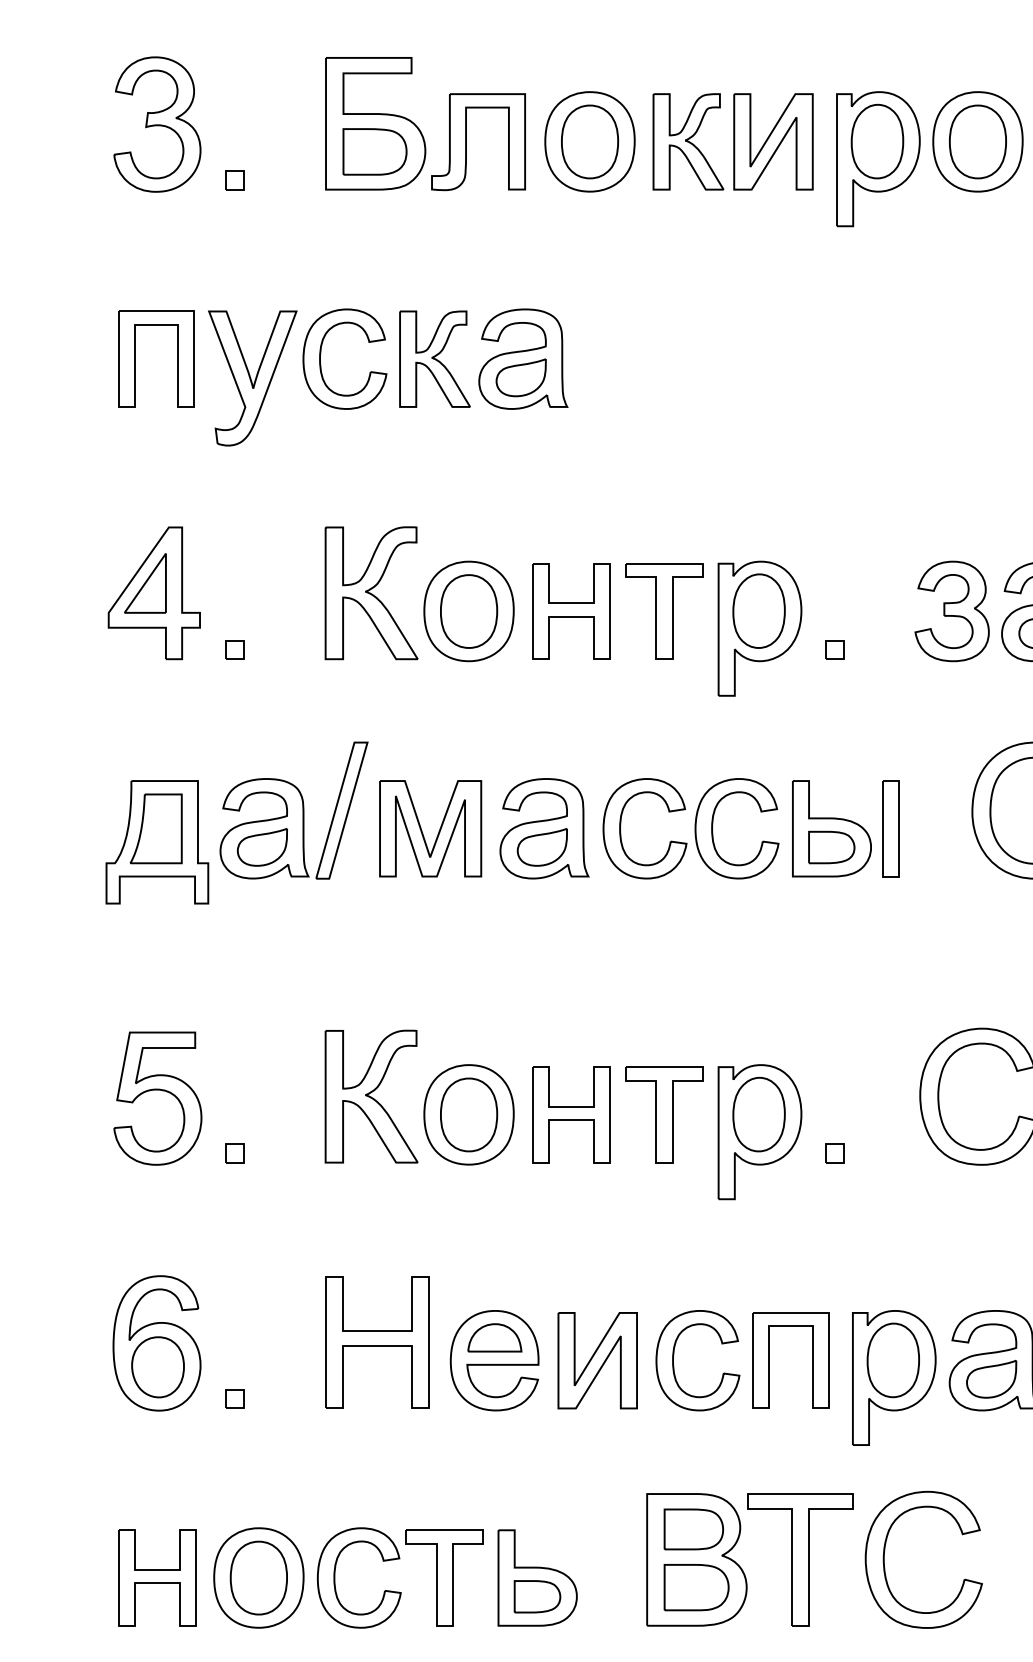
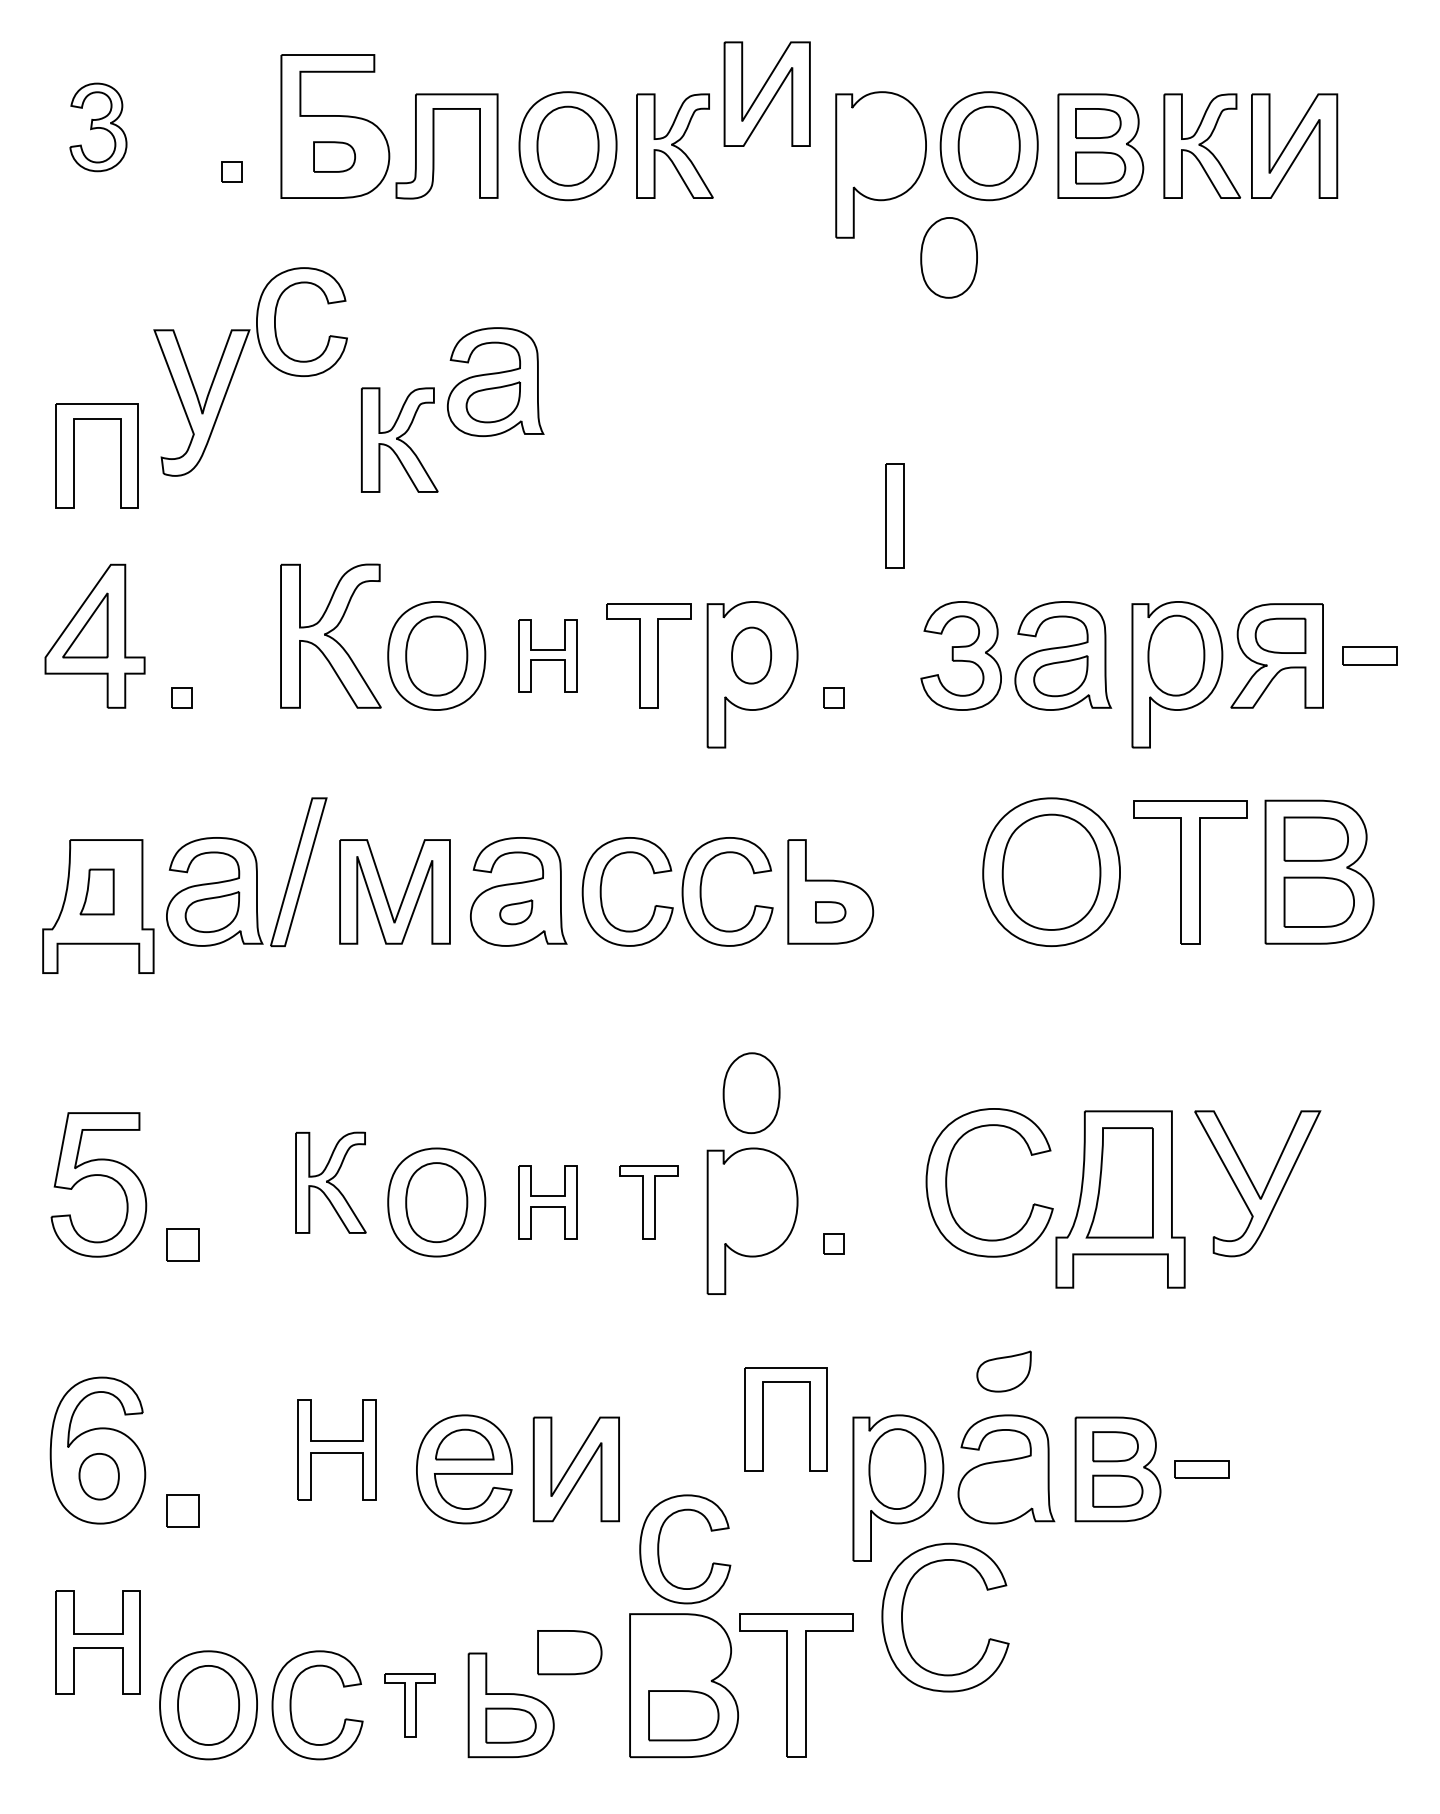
part: (157, 124) -> (98, 127), size x0.6
part: (772, 141) -> (766, 93), moved
part: (876, 141) -> (948, 257), moved
part: (374, 151) -> (334, 156), size x0.6
part: (233, 179) -> (231, 171), moved
part: (135, 358) -> (74, 455), moved
part: (434, 358) -> (399, 439), moved
part: (321, 365) -> (276, 328), moved
part: (571, 611) -> (547, 655), size x0.7
part: (758, 611) -> (751, 655), size x0.7
part: (155, 828) -> (96, 891), size x0.6
part: (890, 828) -> (894, 515), moved
part: (541, 847) -> (515, 912), size x0.6
part: (831, 847) -> (830, 912), size x0.6
part: (371, 1096) -> (330, 1182), size x0.7
part: (571, 1114) -> (547, 1202), size x0.7
part: (664, 1114) -> (648, 1202), size x0.7
part: (758, 1114) -> (751, 1093), moved
part: (233, 1152) -> (181, 1243), size x1.6
part: (376, 1342) -> (336, 1449), size x0.7
part: (674, 1360) -> (659, 1549), moved
part: (770, 1360) -> (763, 1419), moved
part: (158, 1367) -> (99, 1476), size x0.7
part: (991, 1379) -> (1003, 1371), moved
part: (233, 1398) -> (181, 1510), size x1.6
part: (693, 1529) -> (569, 1652), moved
part: (885, 1565) -> (903, 1623), moved
part: (156, 1578) -> (97, 1642), moved
part: (443, 1578) -> (409, 1705), size x0.6

